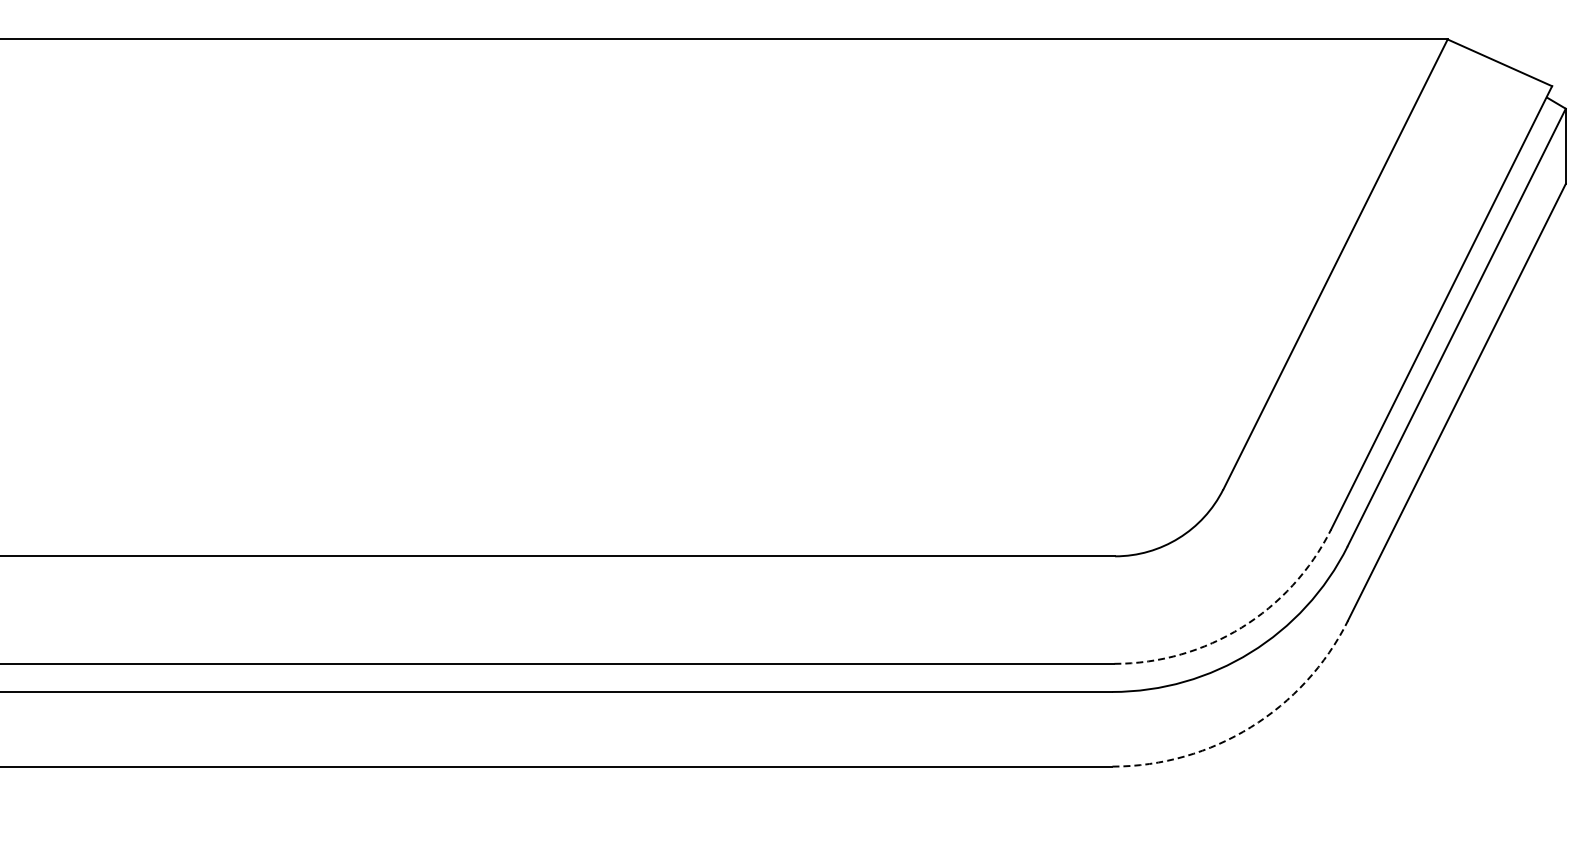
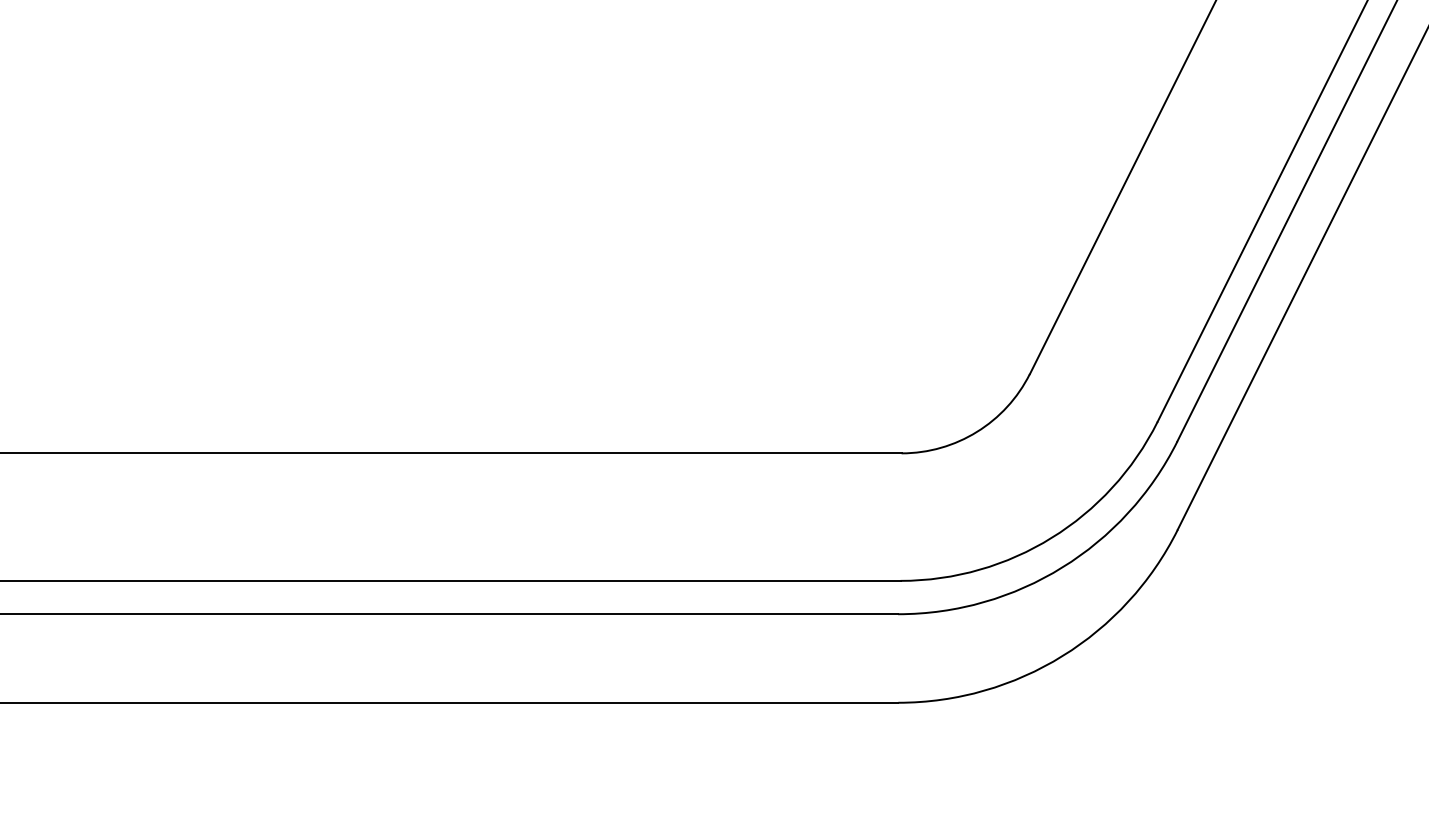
arc: (1241, 627) -> (1051, 537), dashed -> solid
arc: (1250, 727) -> (1062, 656), dashed -> solid

